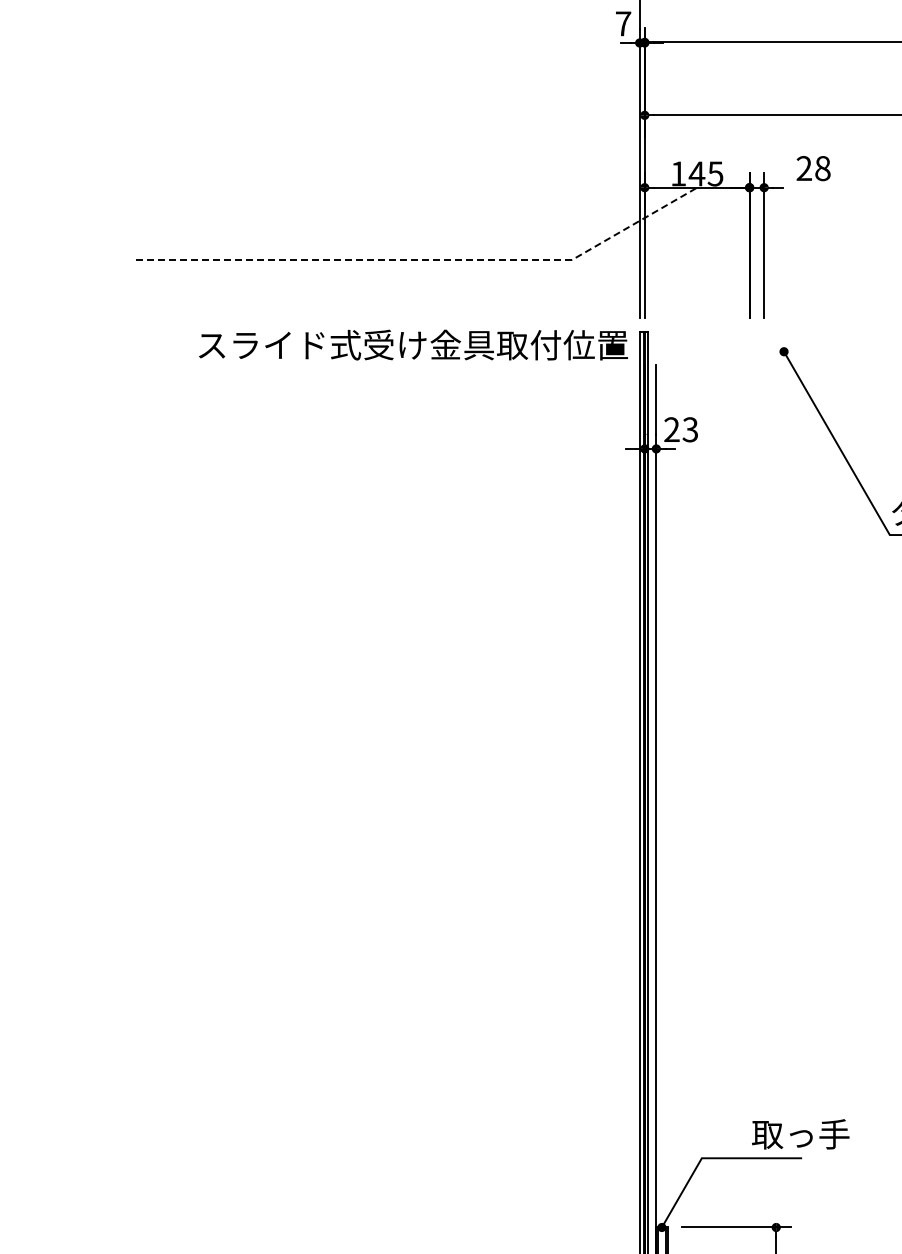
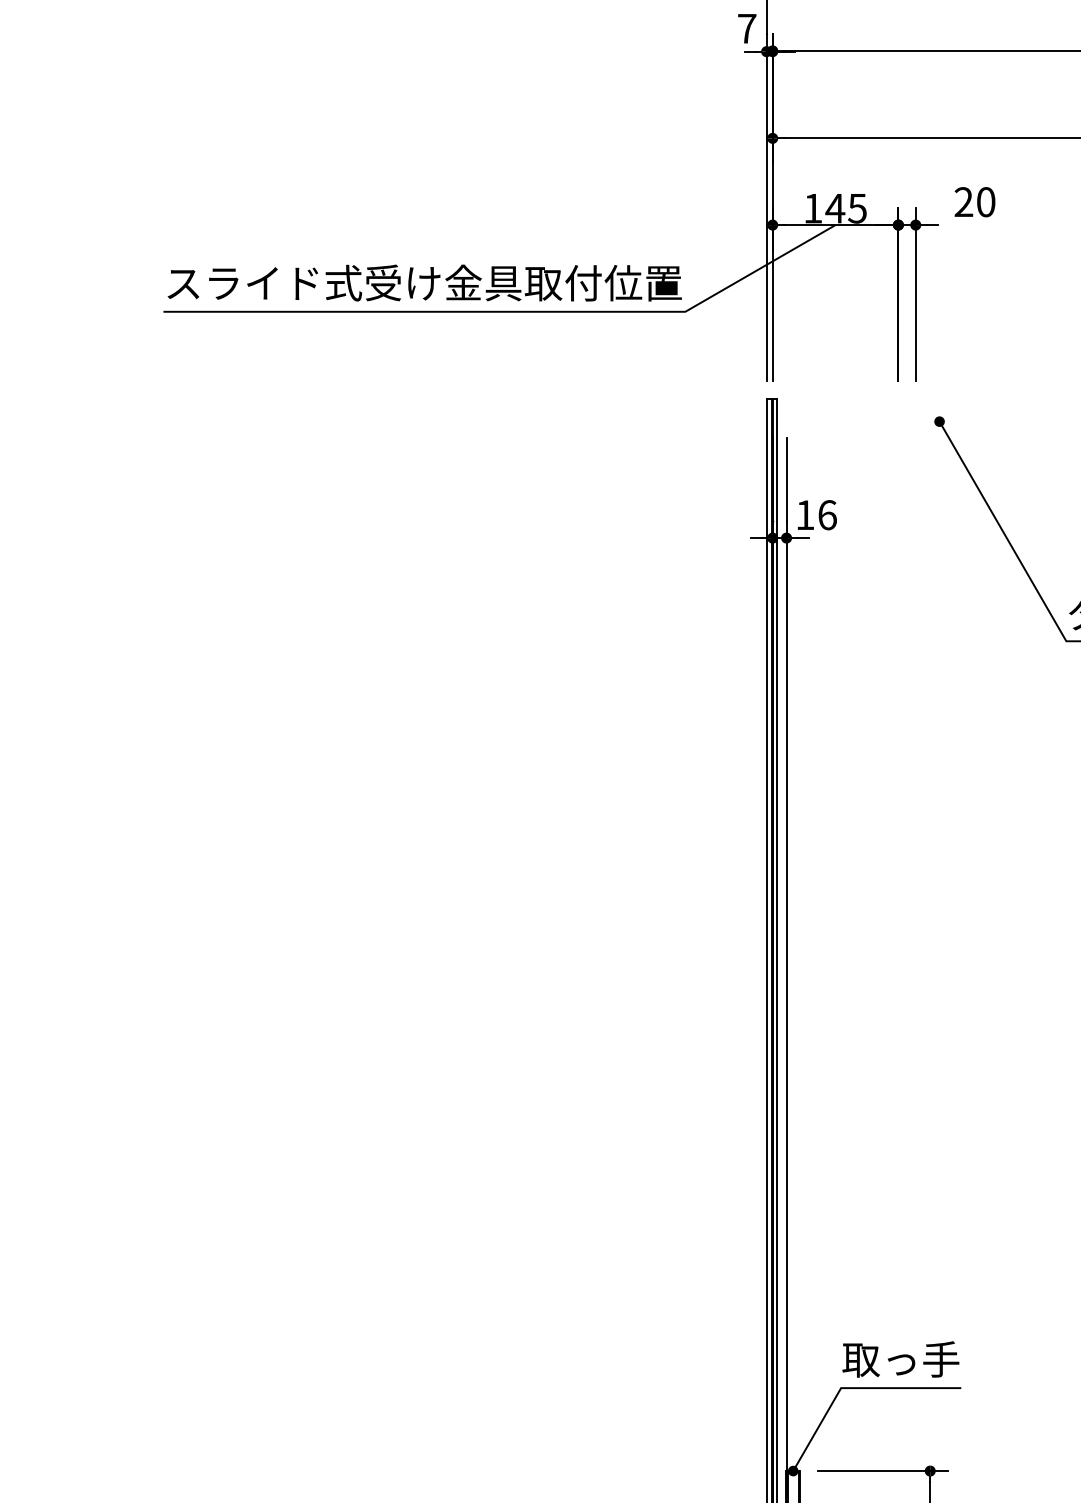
text: (822, 168) -> (985, 202), 28 -> 20
line: (427, 260) -> (512, 312), dashed -> solid
text: (413, 344) -> (424, 282), moved
text: (681, 429) -> (816, 514), 23 -> 16
text: (800, 1134) -> (900, 1359), moved

